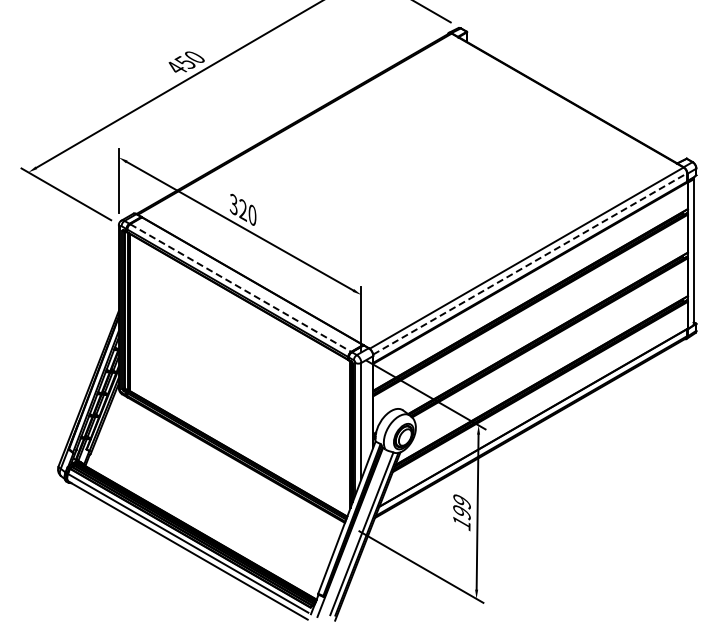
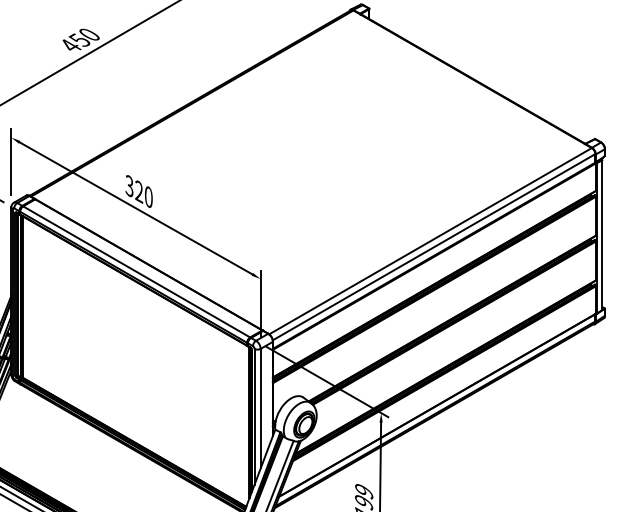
line: (530, 263) -> (434, 246), dashed -> solid
line: (240, 288) -> (136, 272), dashed -> solid

